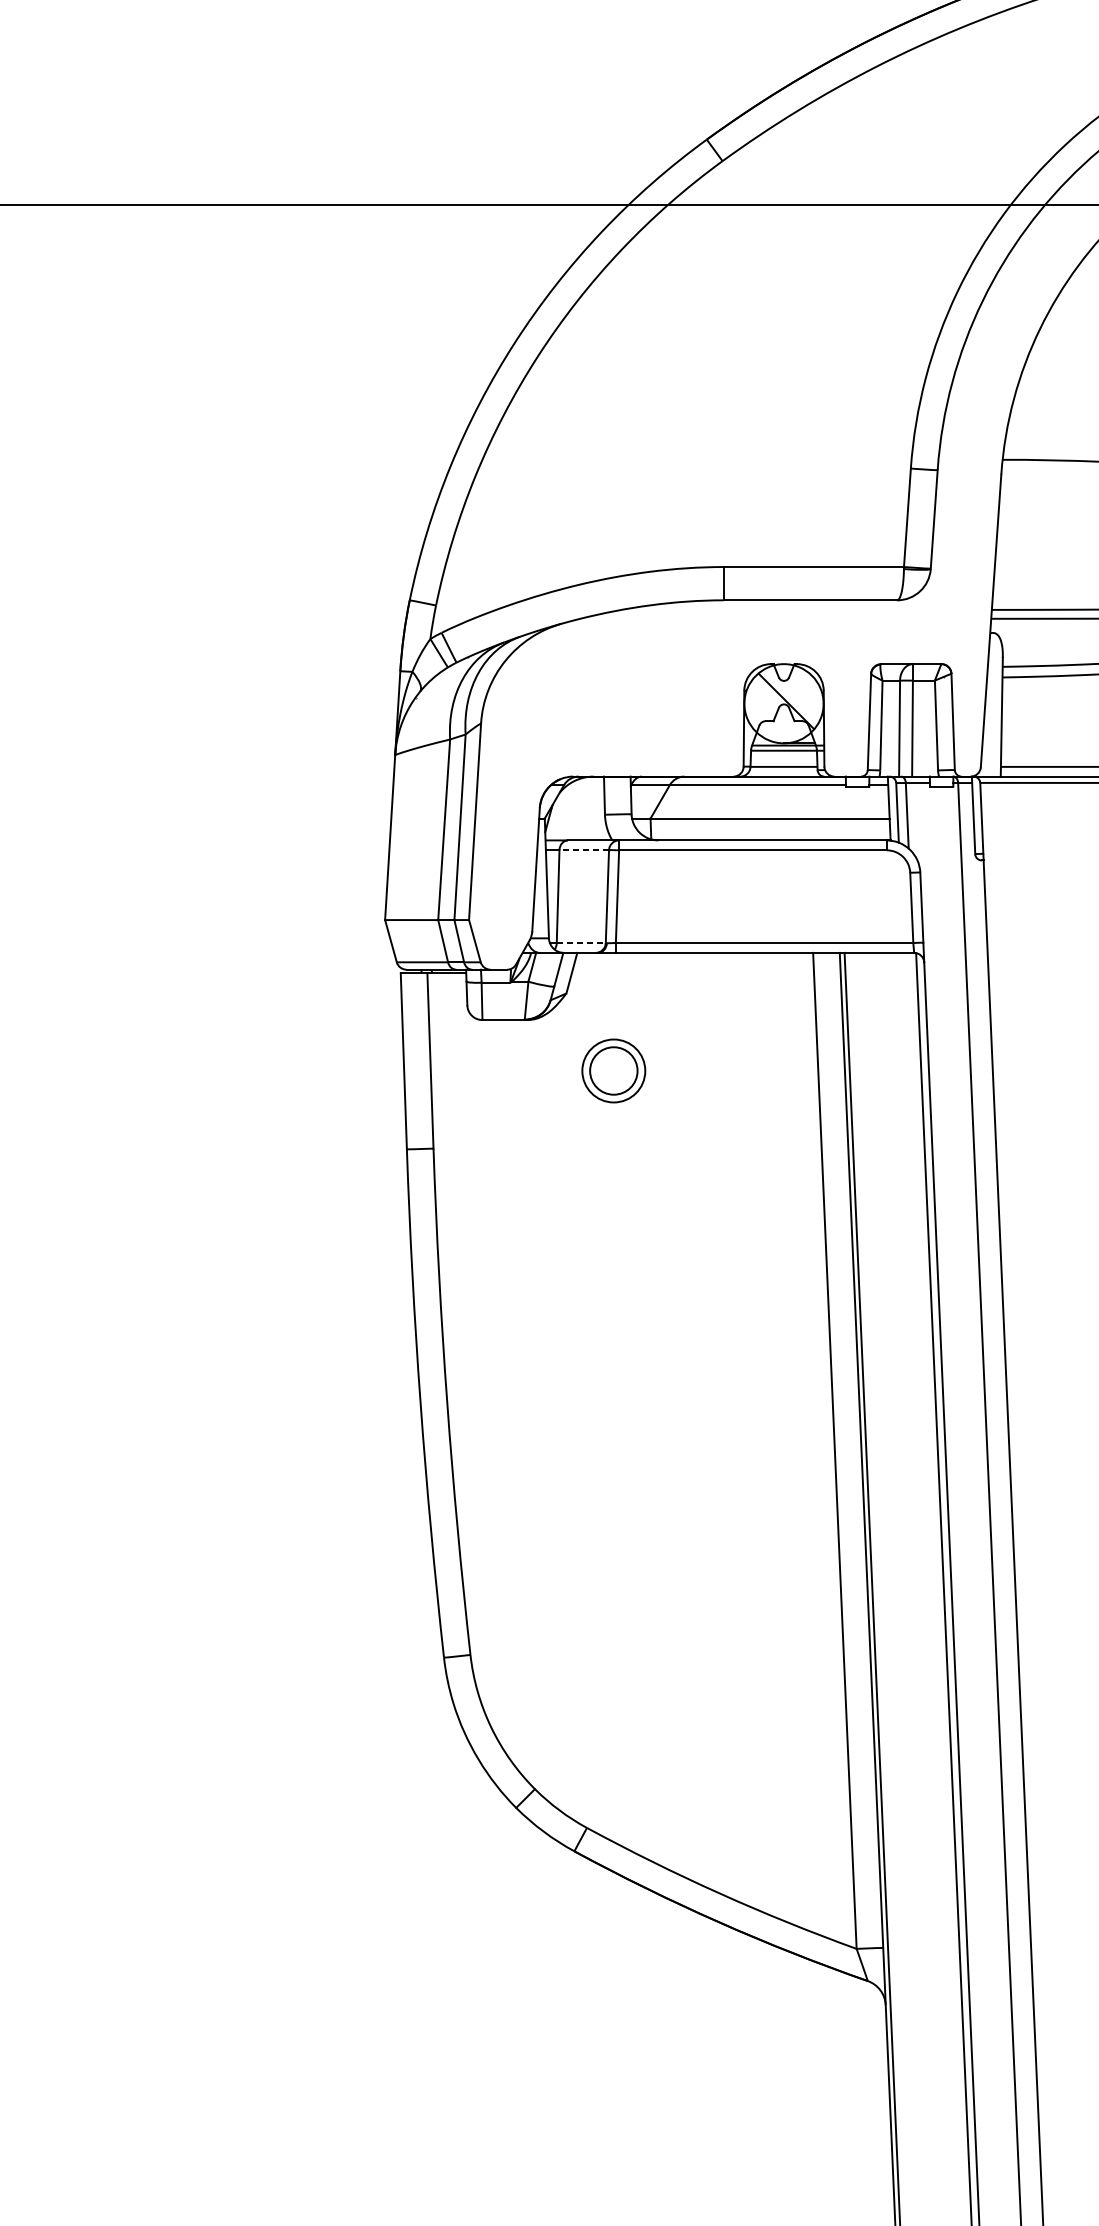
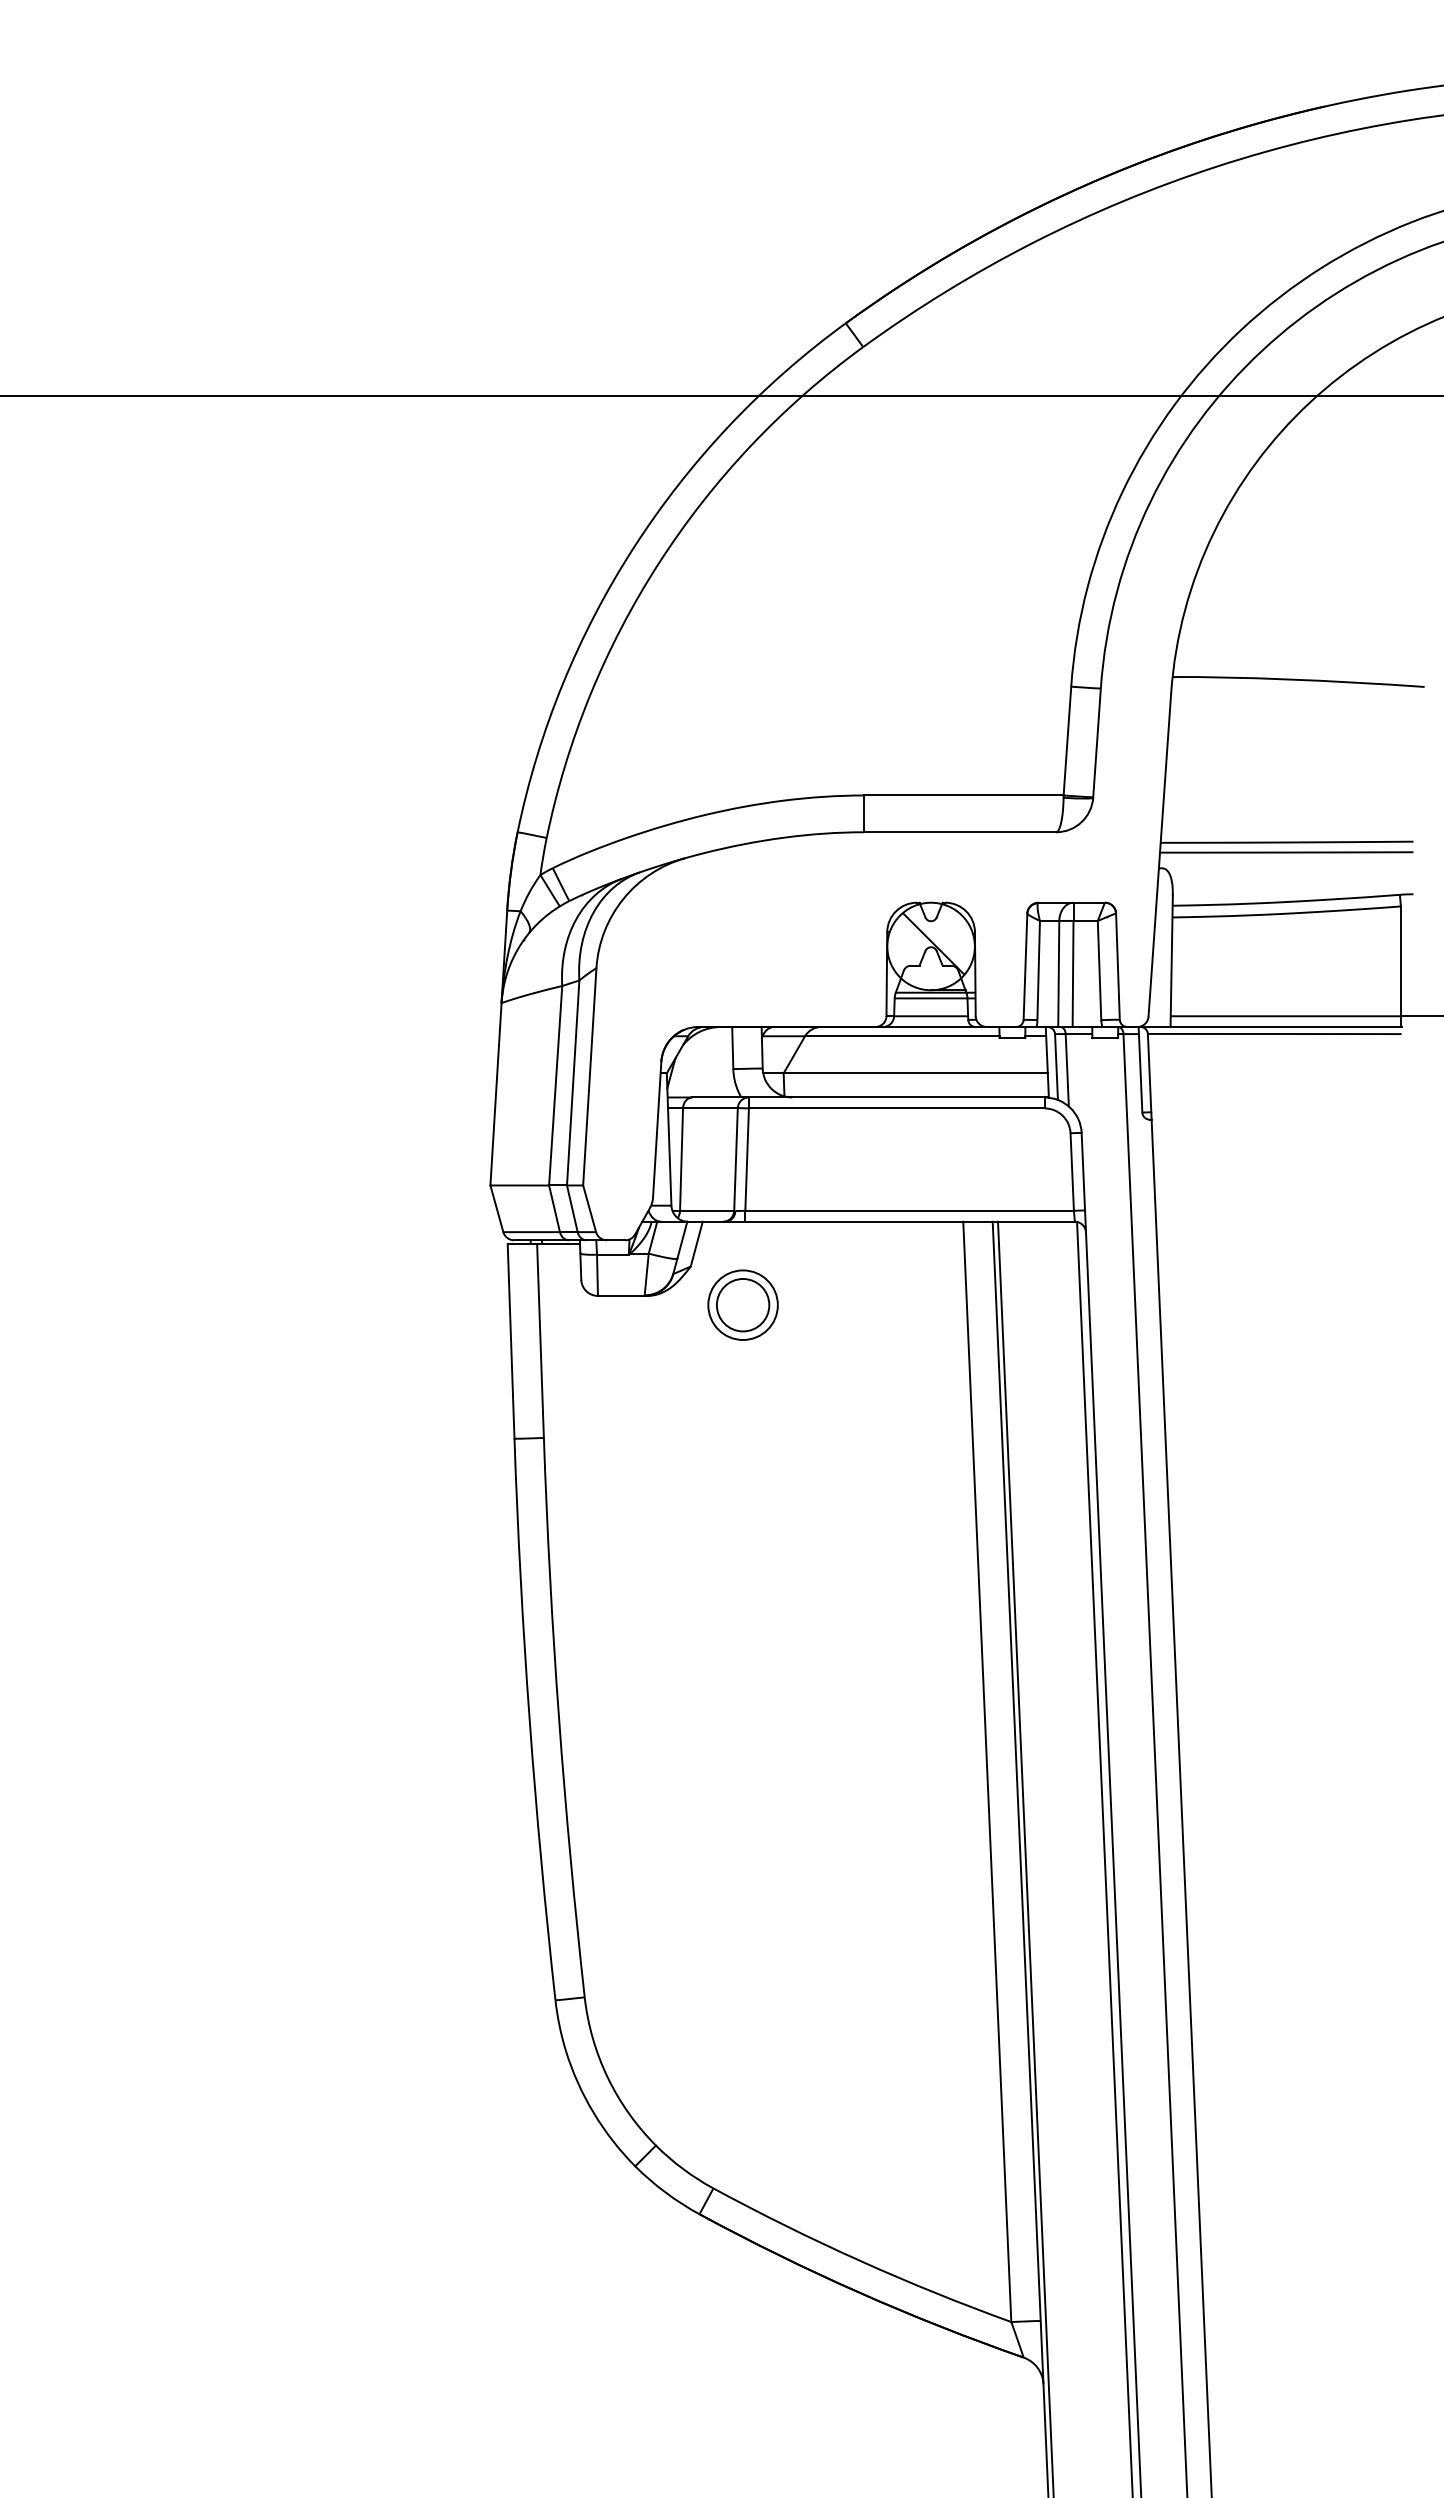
line: (583, 850) -> (709, 1108), dashed -> solid
line: (581, 943) -> (707, 1211), dashed -> solid
part: (613, 1070) -> (742, 1304), moved

